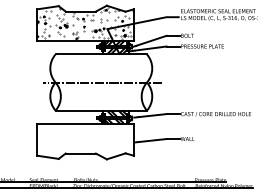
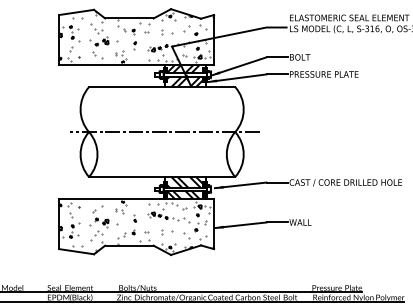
hatch: (84, 141) -> (135, 226), added

